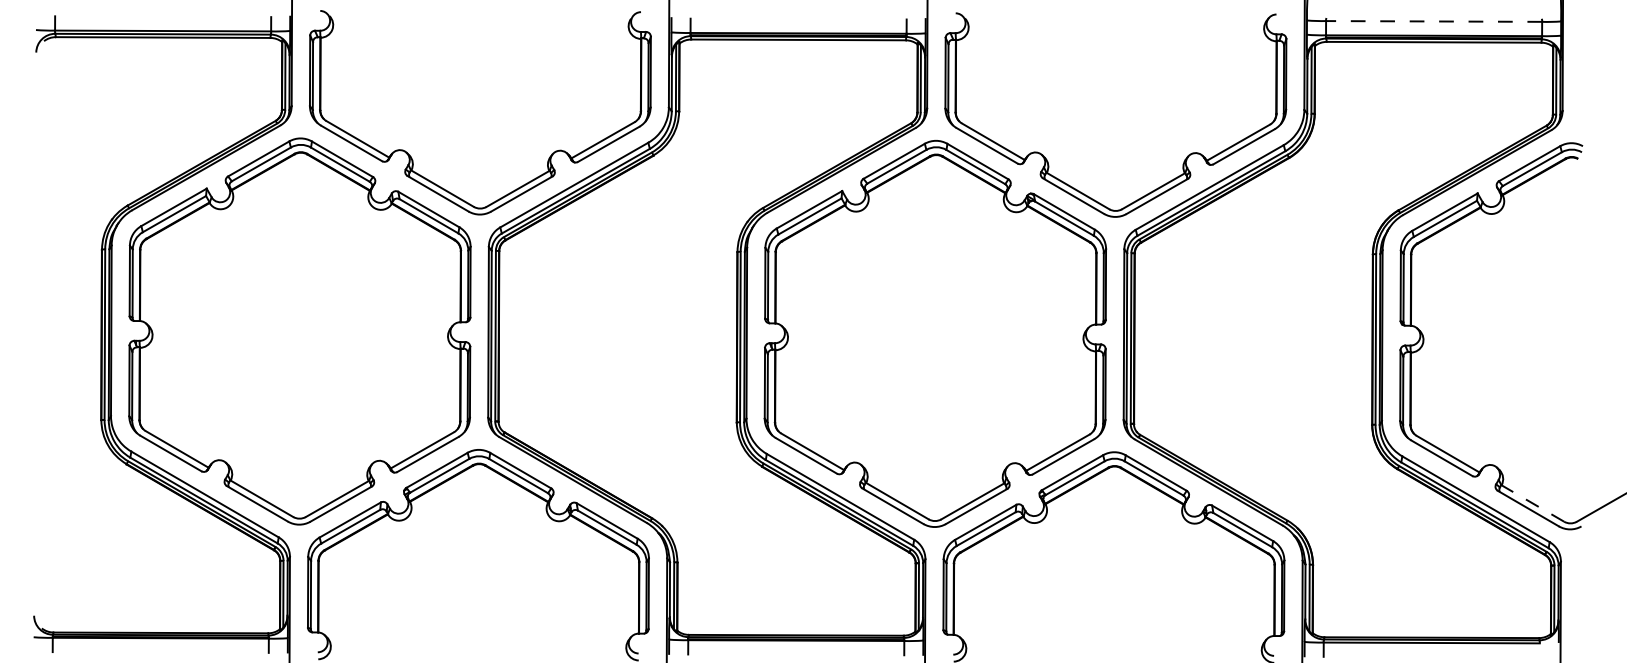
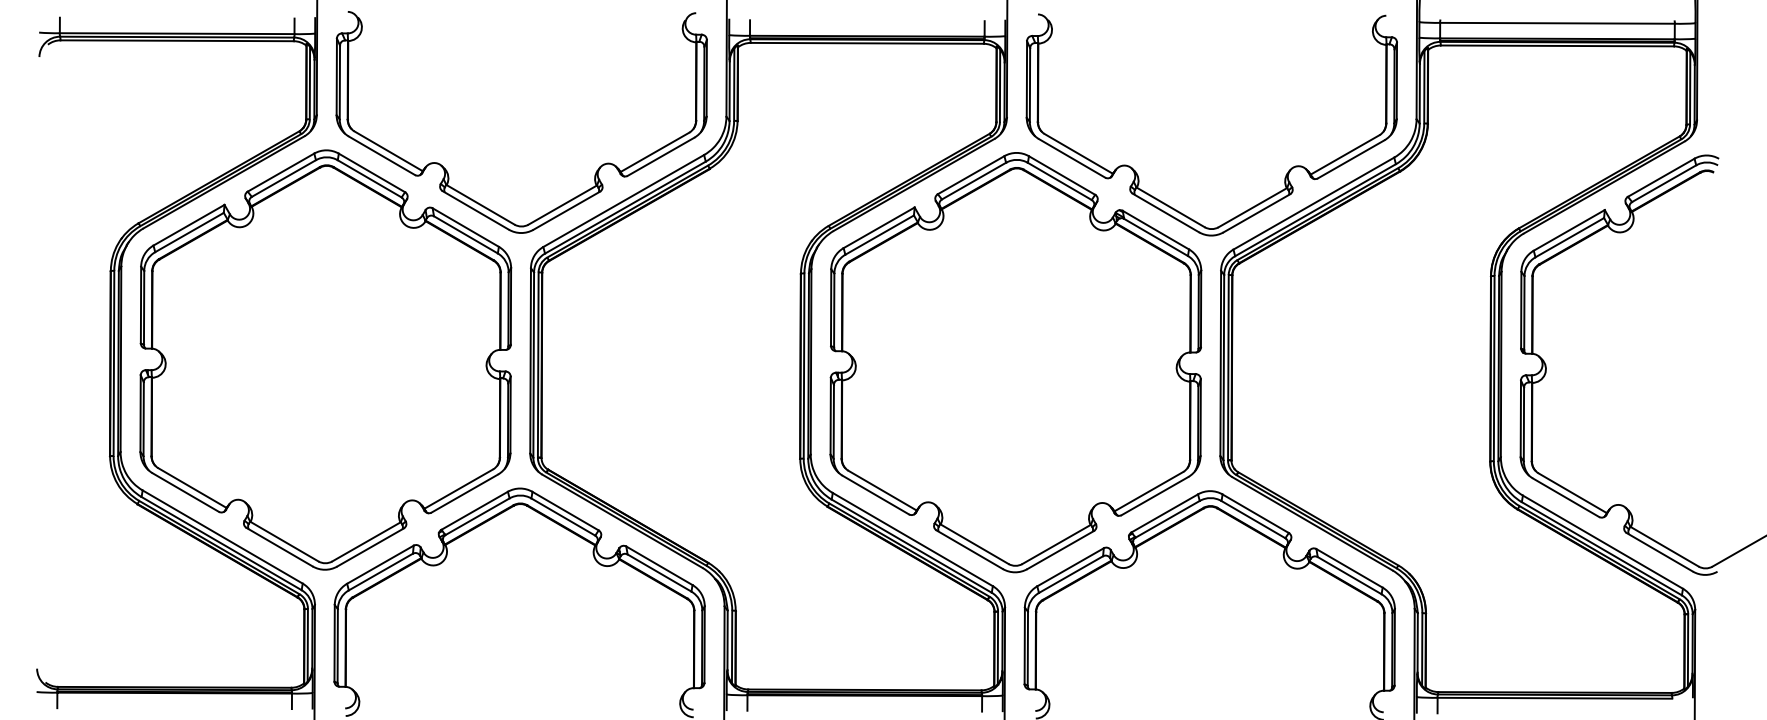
line: (1433, 21) -> (1556, 23), dashed -> solid
line: (1532, 503) -> (1664, 546), dashed -> solid

